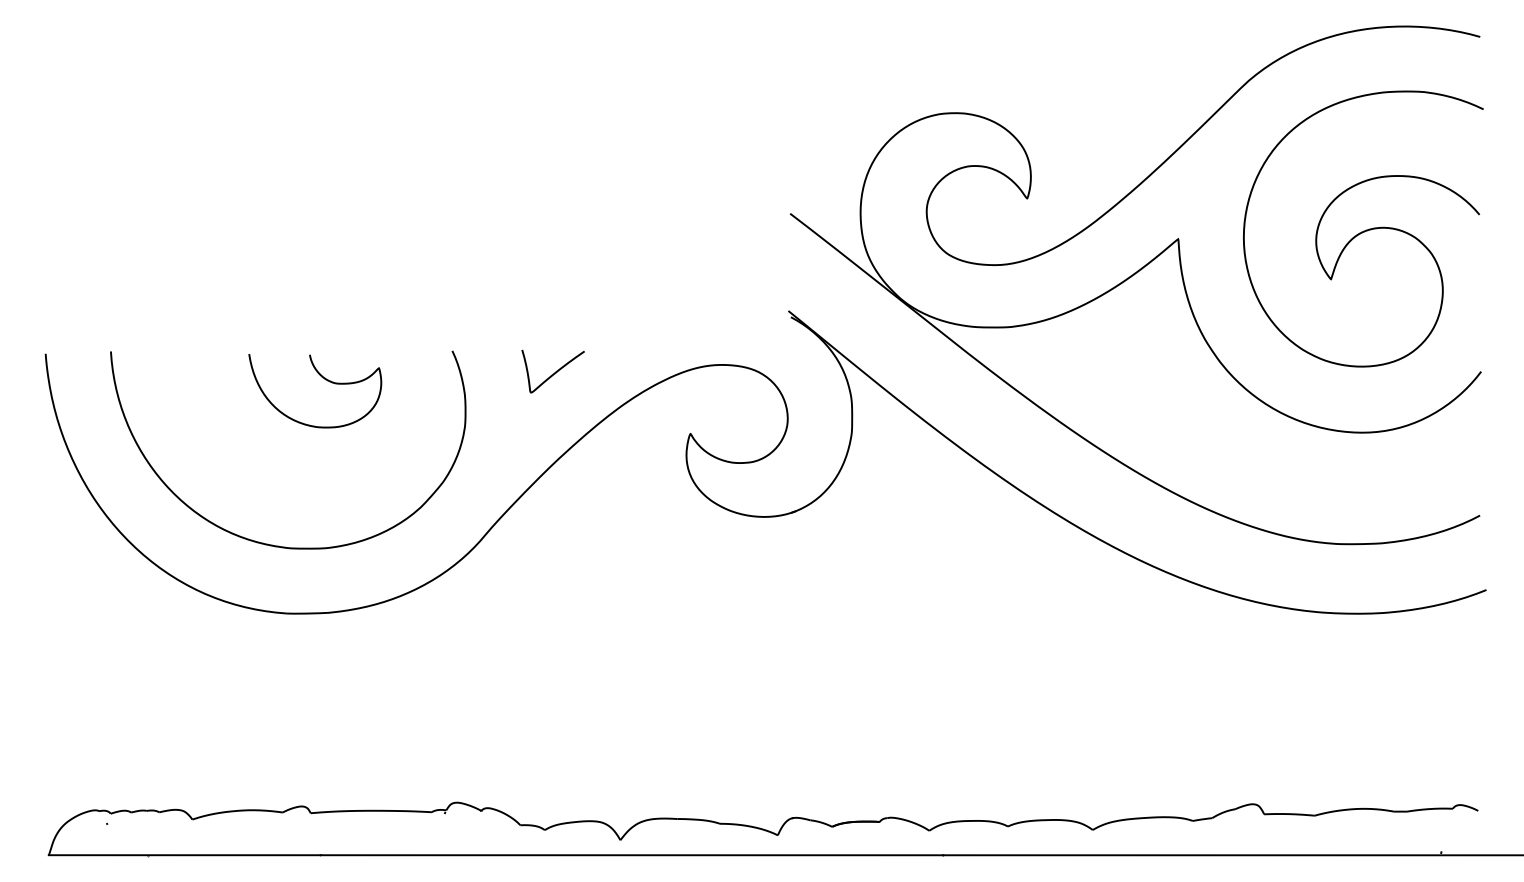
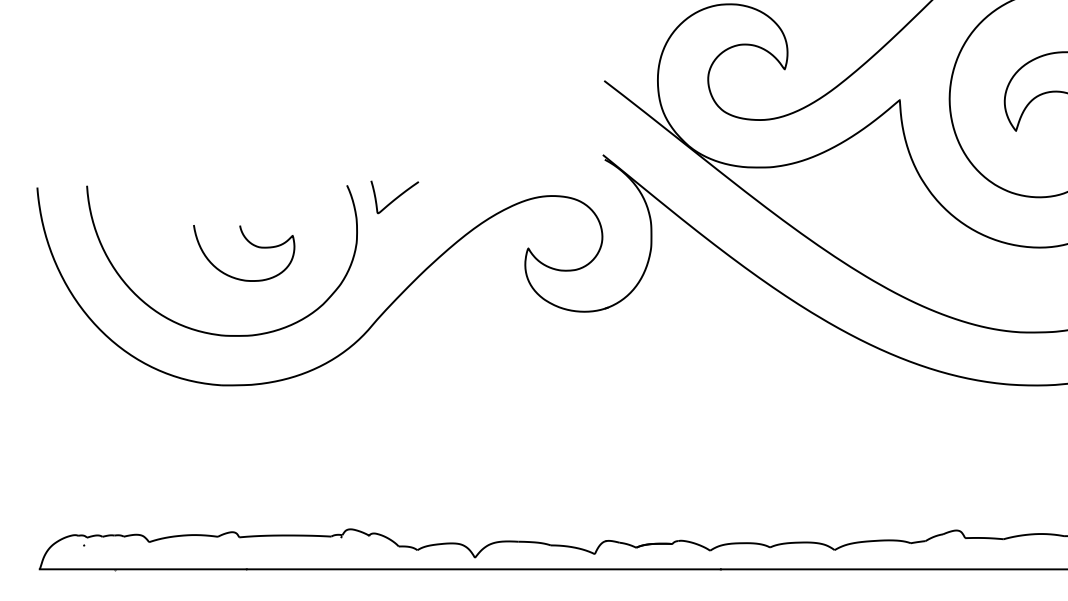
curve: (554, 372) -> (395, 197), moved
curve: (325, 380) -> (251, 245), moved

